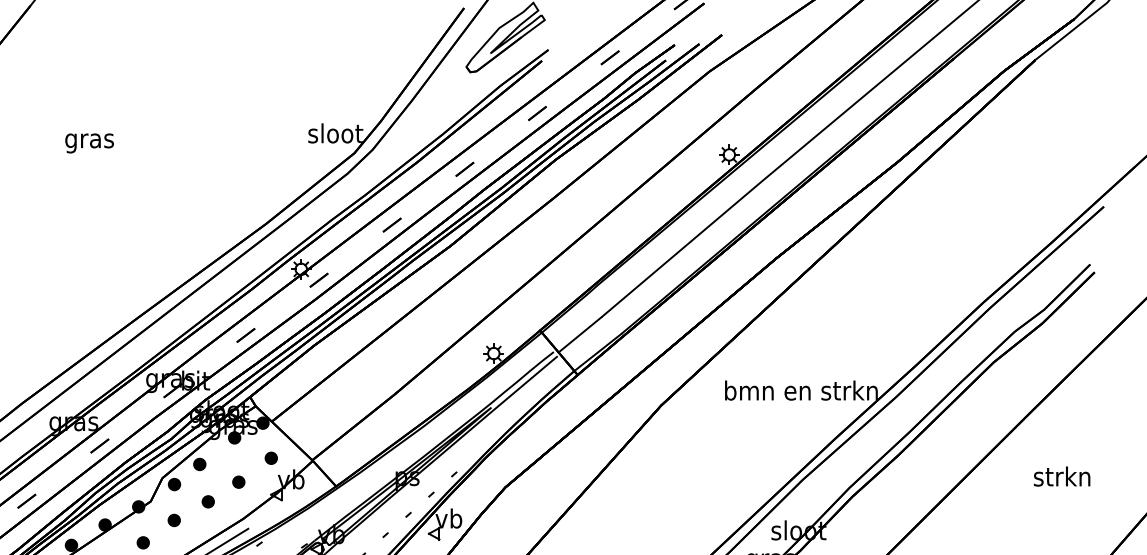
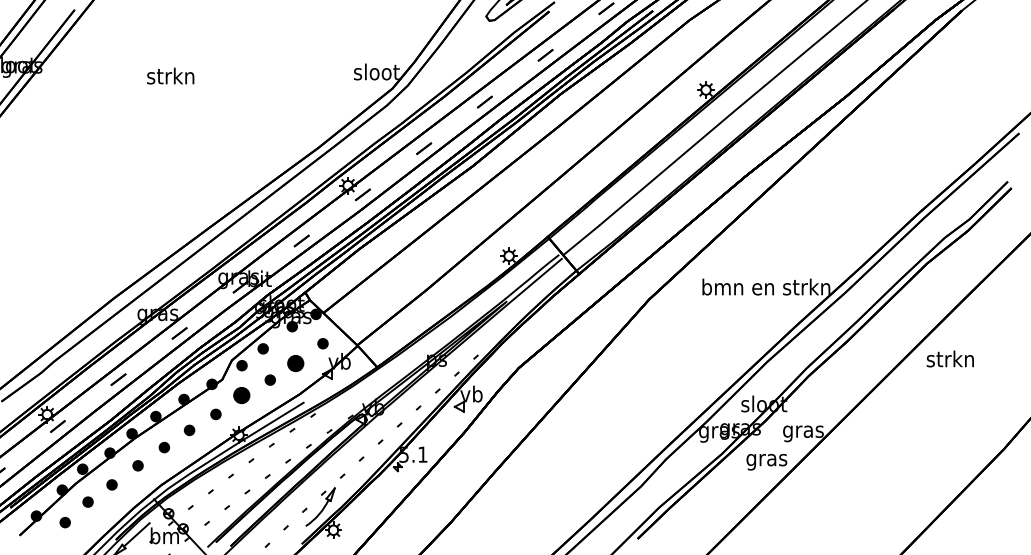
text: (88, 139) -> (170, 77), gras -> strkn
text: (1061, 475) -> (949, 358), moved
part: (238, 481) -> (295, 363), size x1.6
part: (173, 520) -> (241, 395), size x1.6

